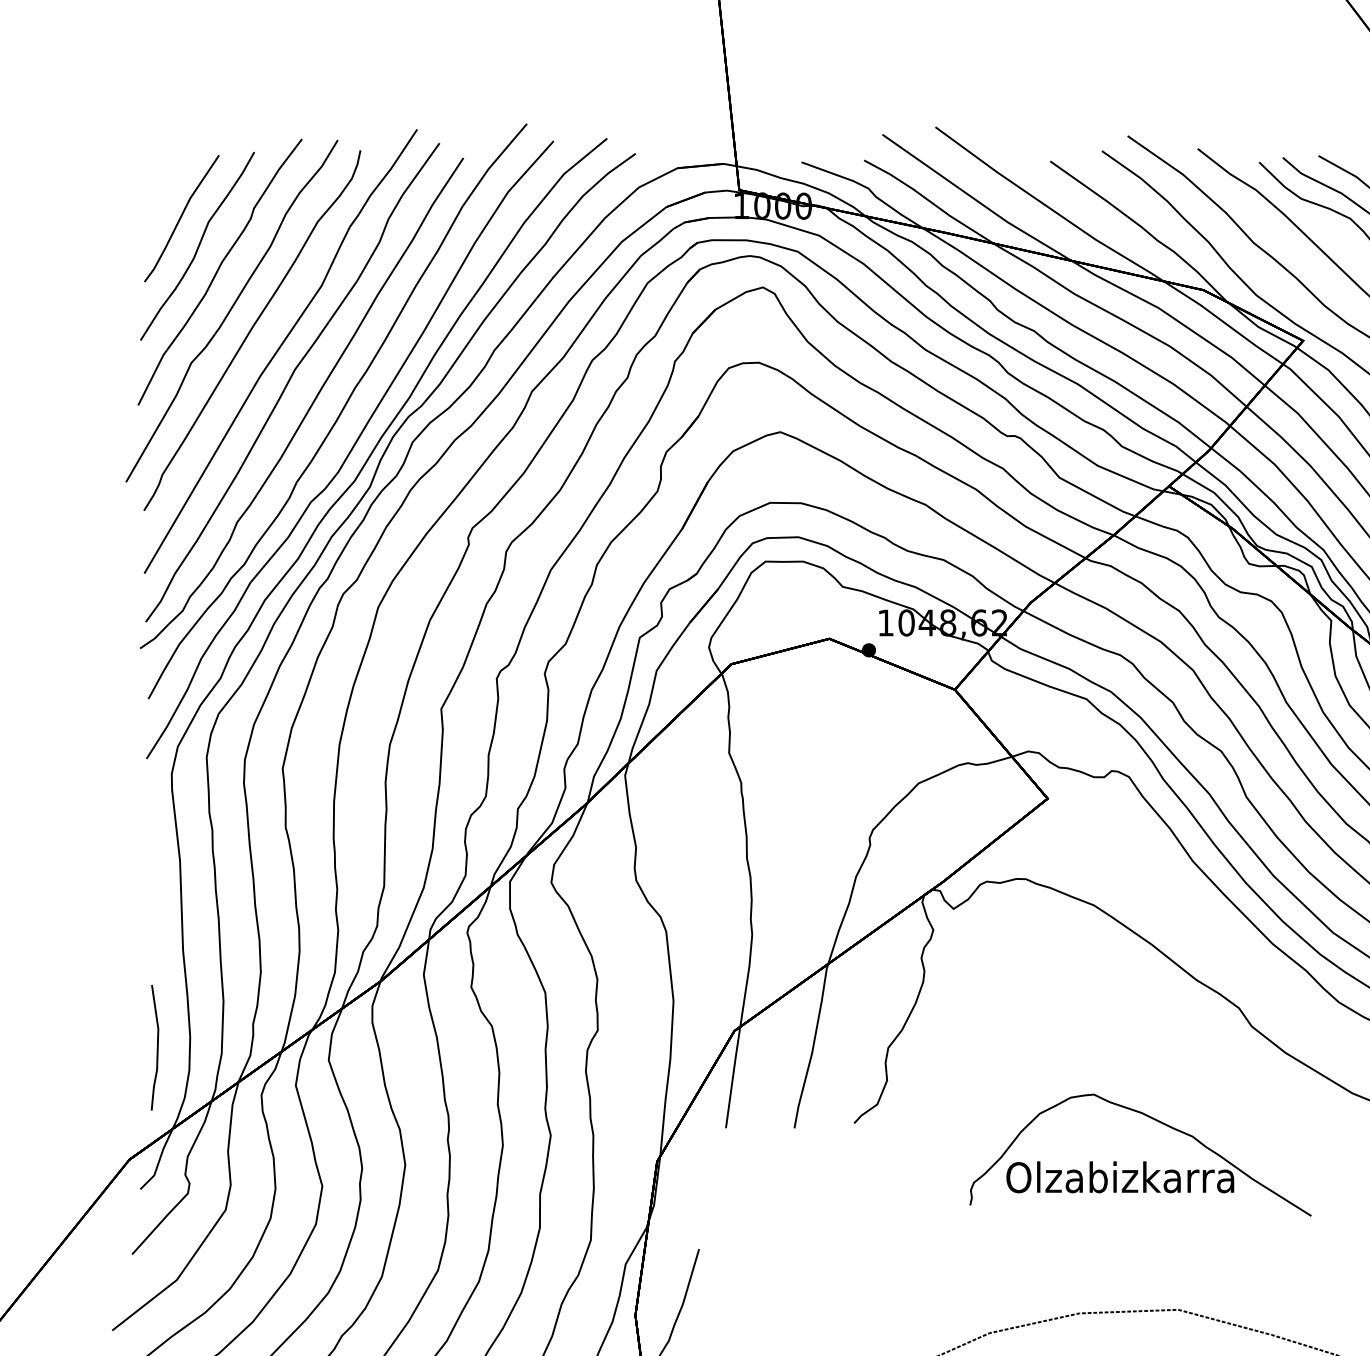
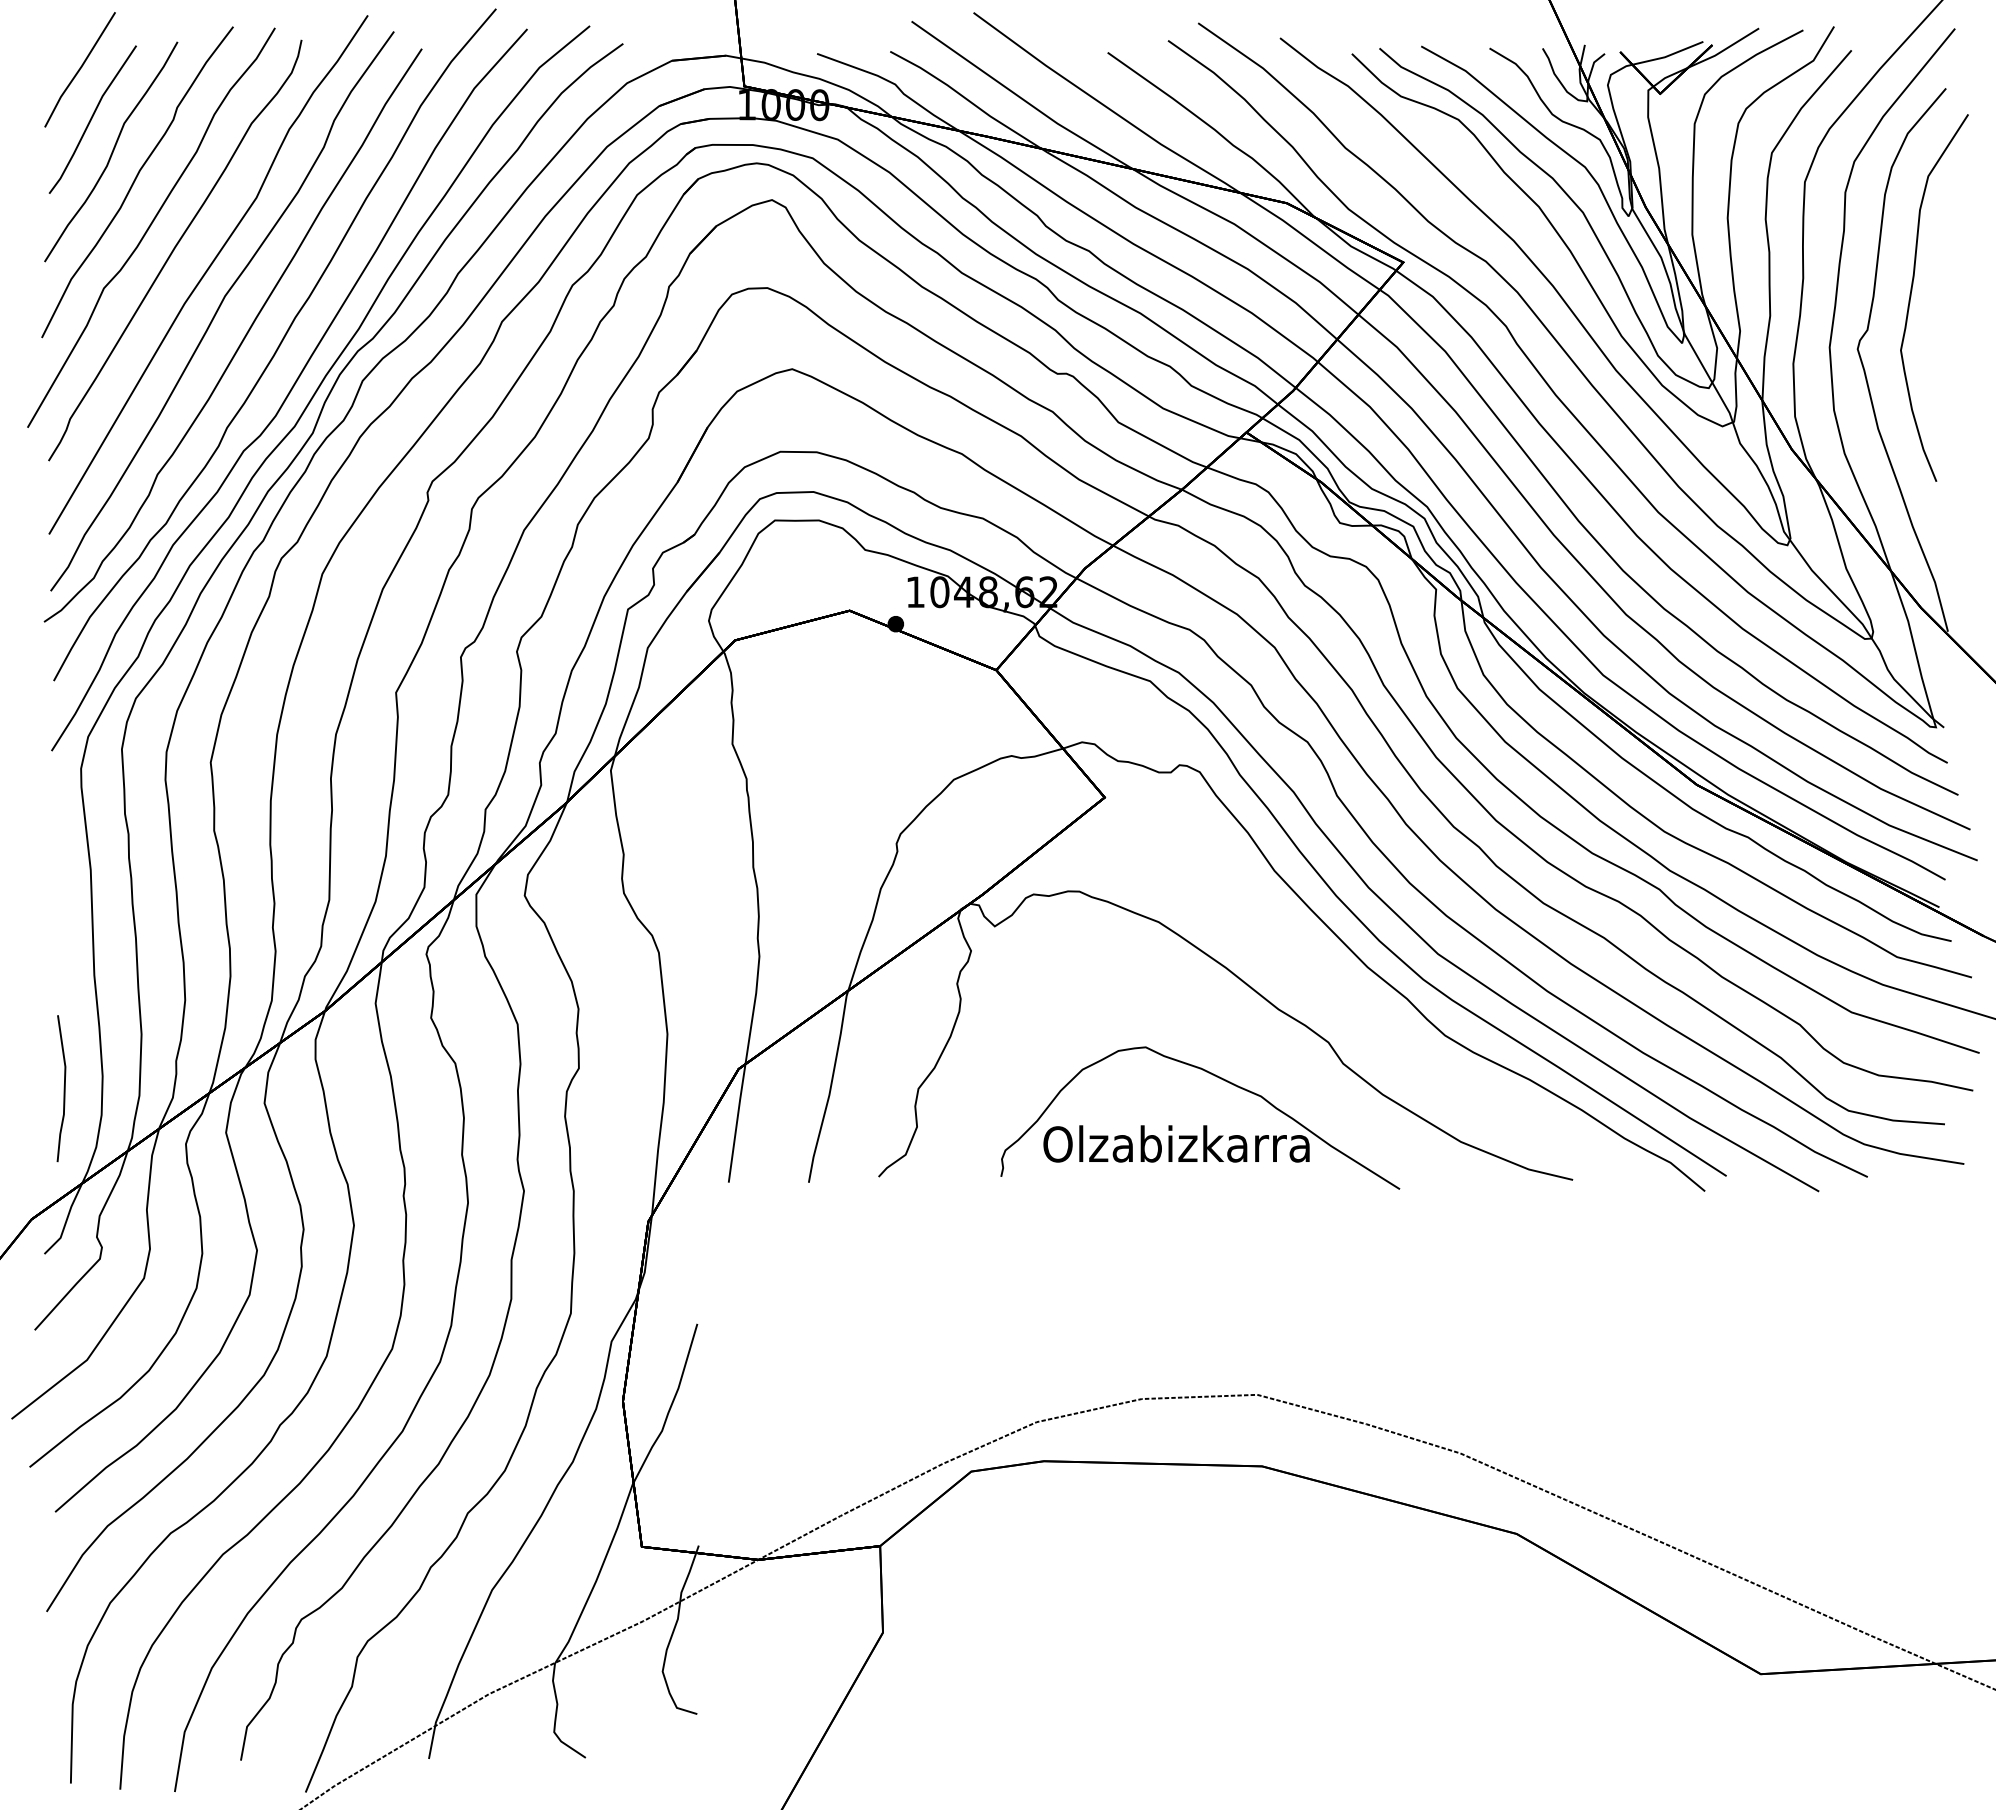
part: (170, 175) -> (79, 69), added
part: (1143, 1161) -> (1203, 1125), moved

